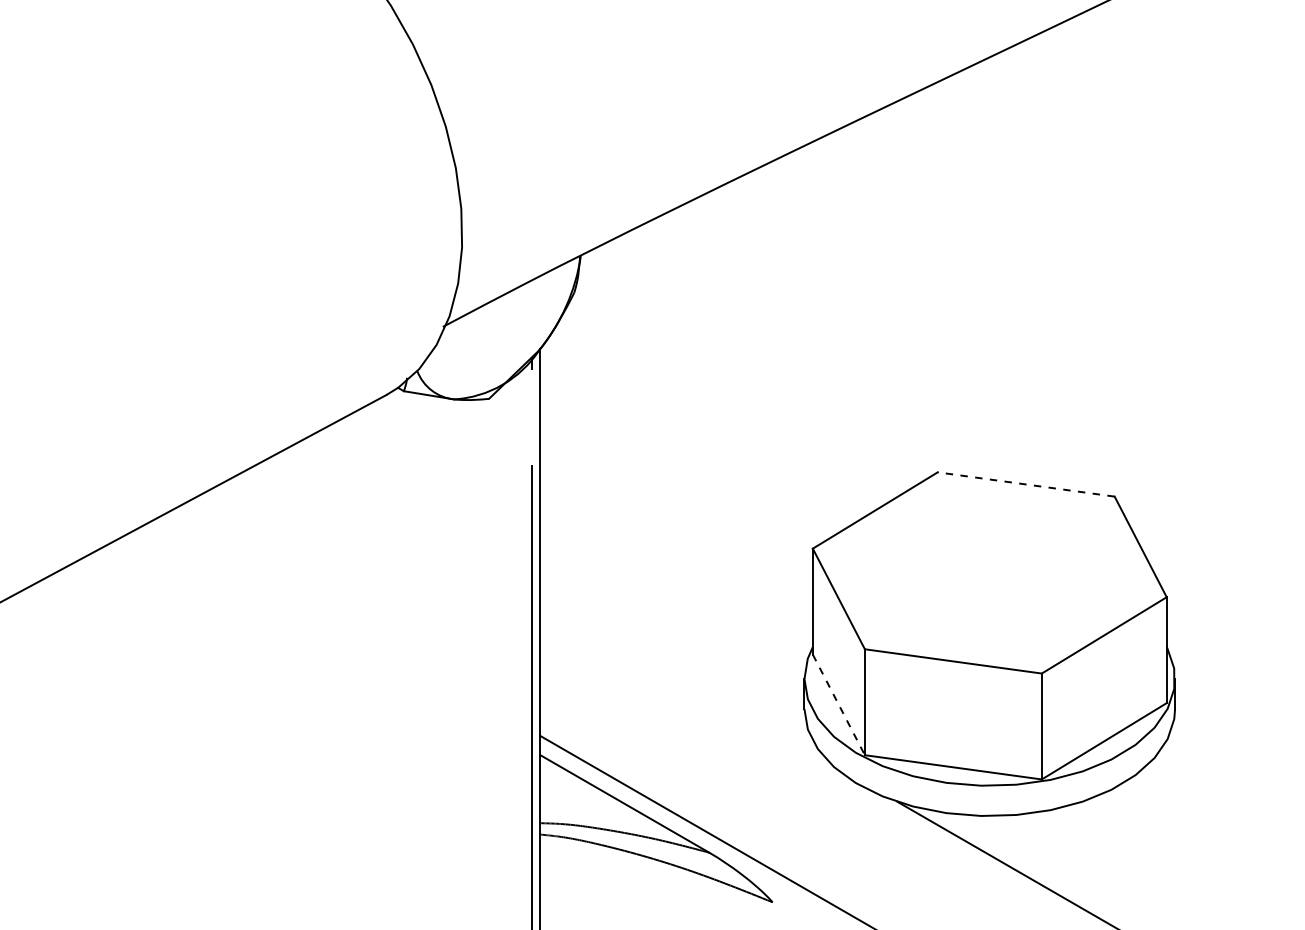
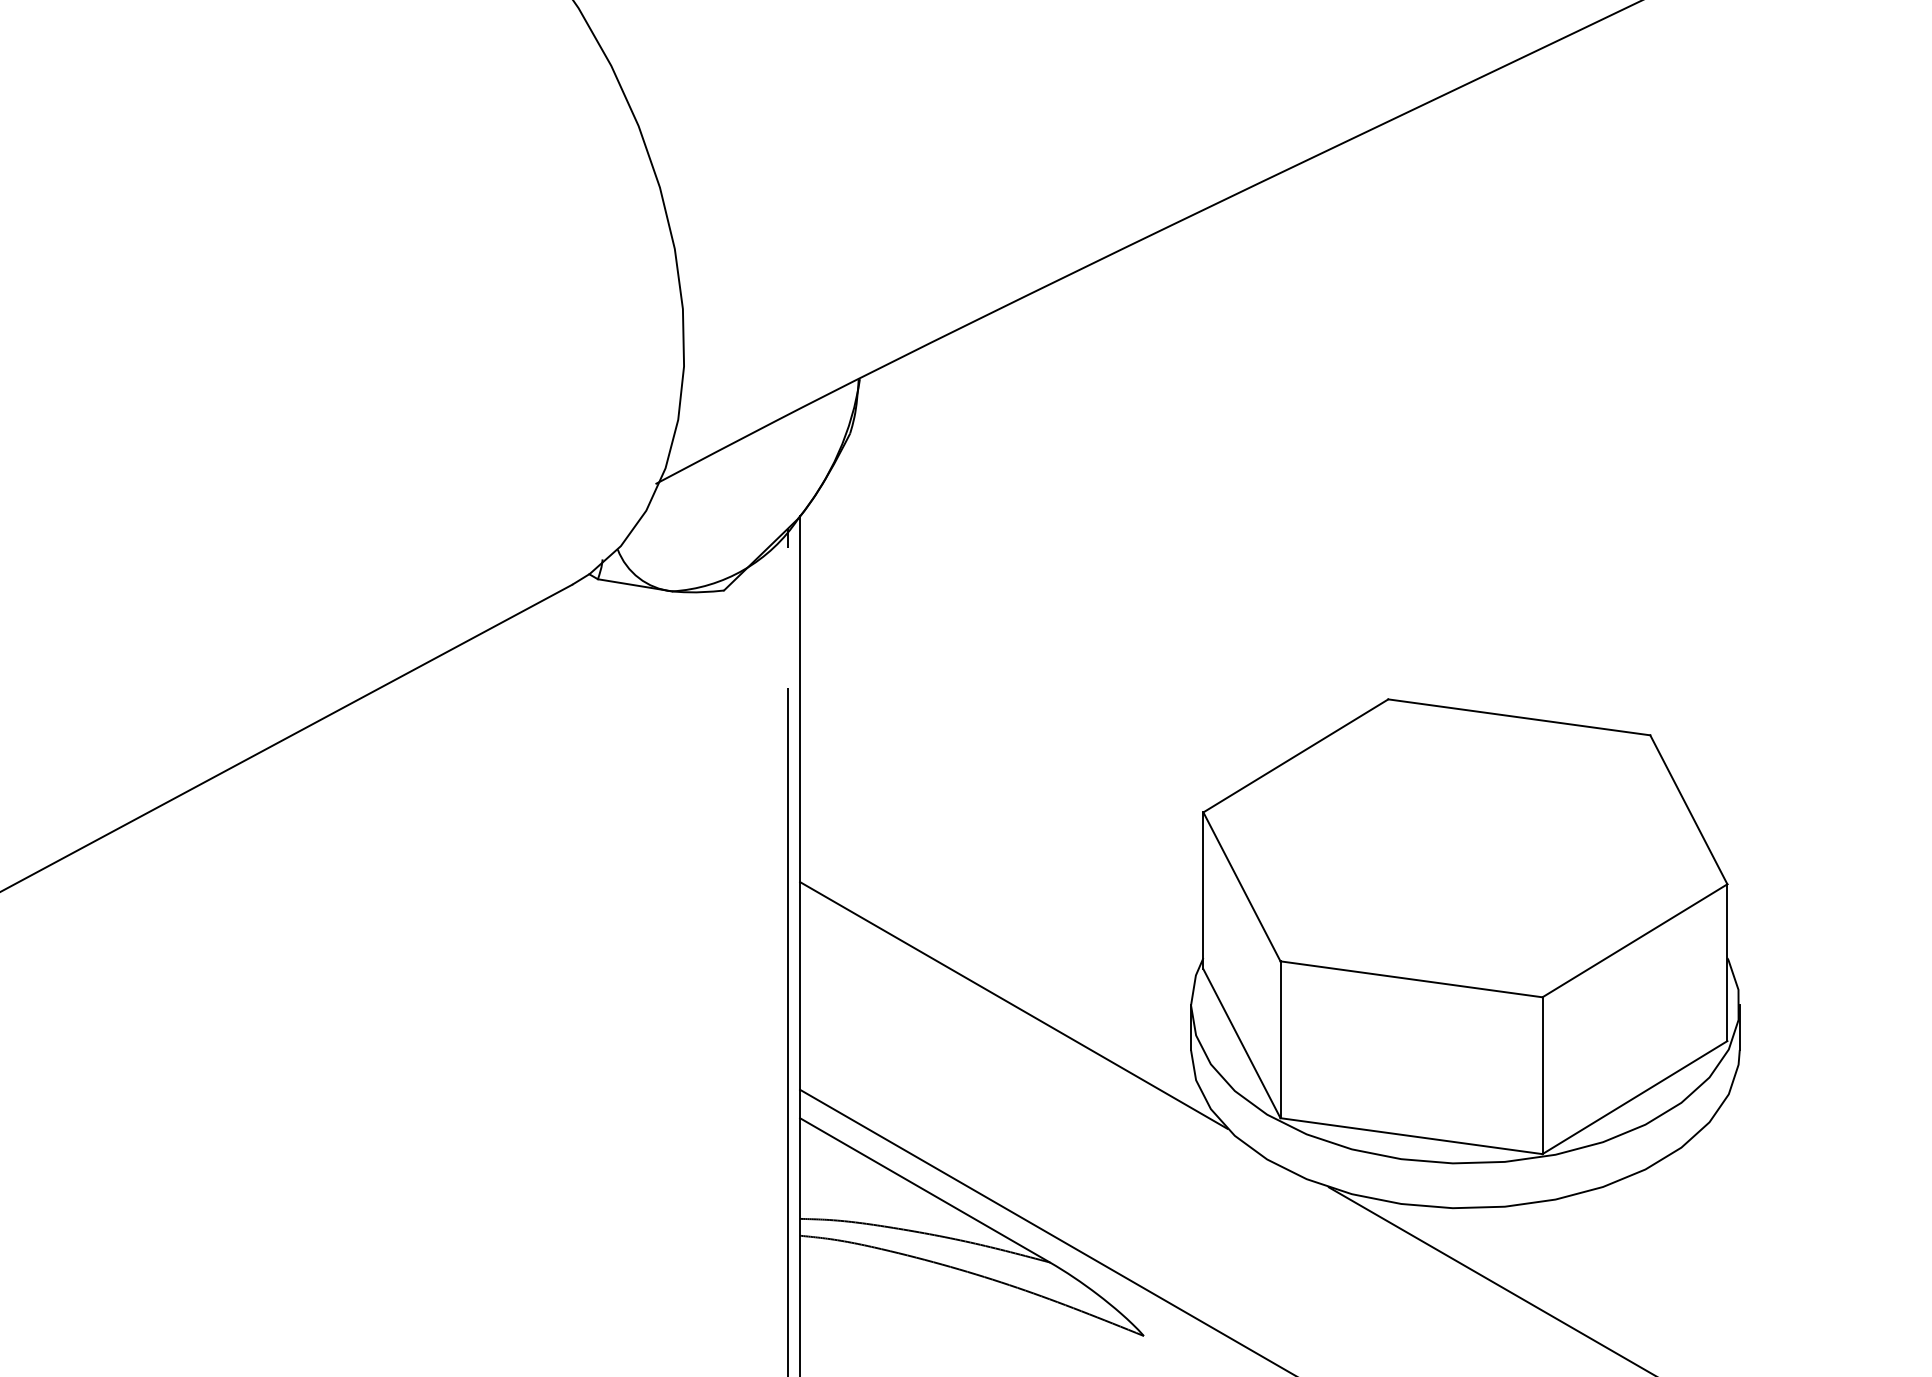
line: (1025, 484) -> (1518, 717), dashed -> solid
line: (684, 678) -> (1013, 1004), added
line: (838, 704) -> (1241, 1043), dashed -> solid

